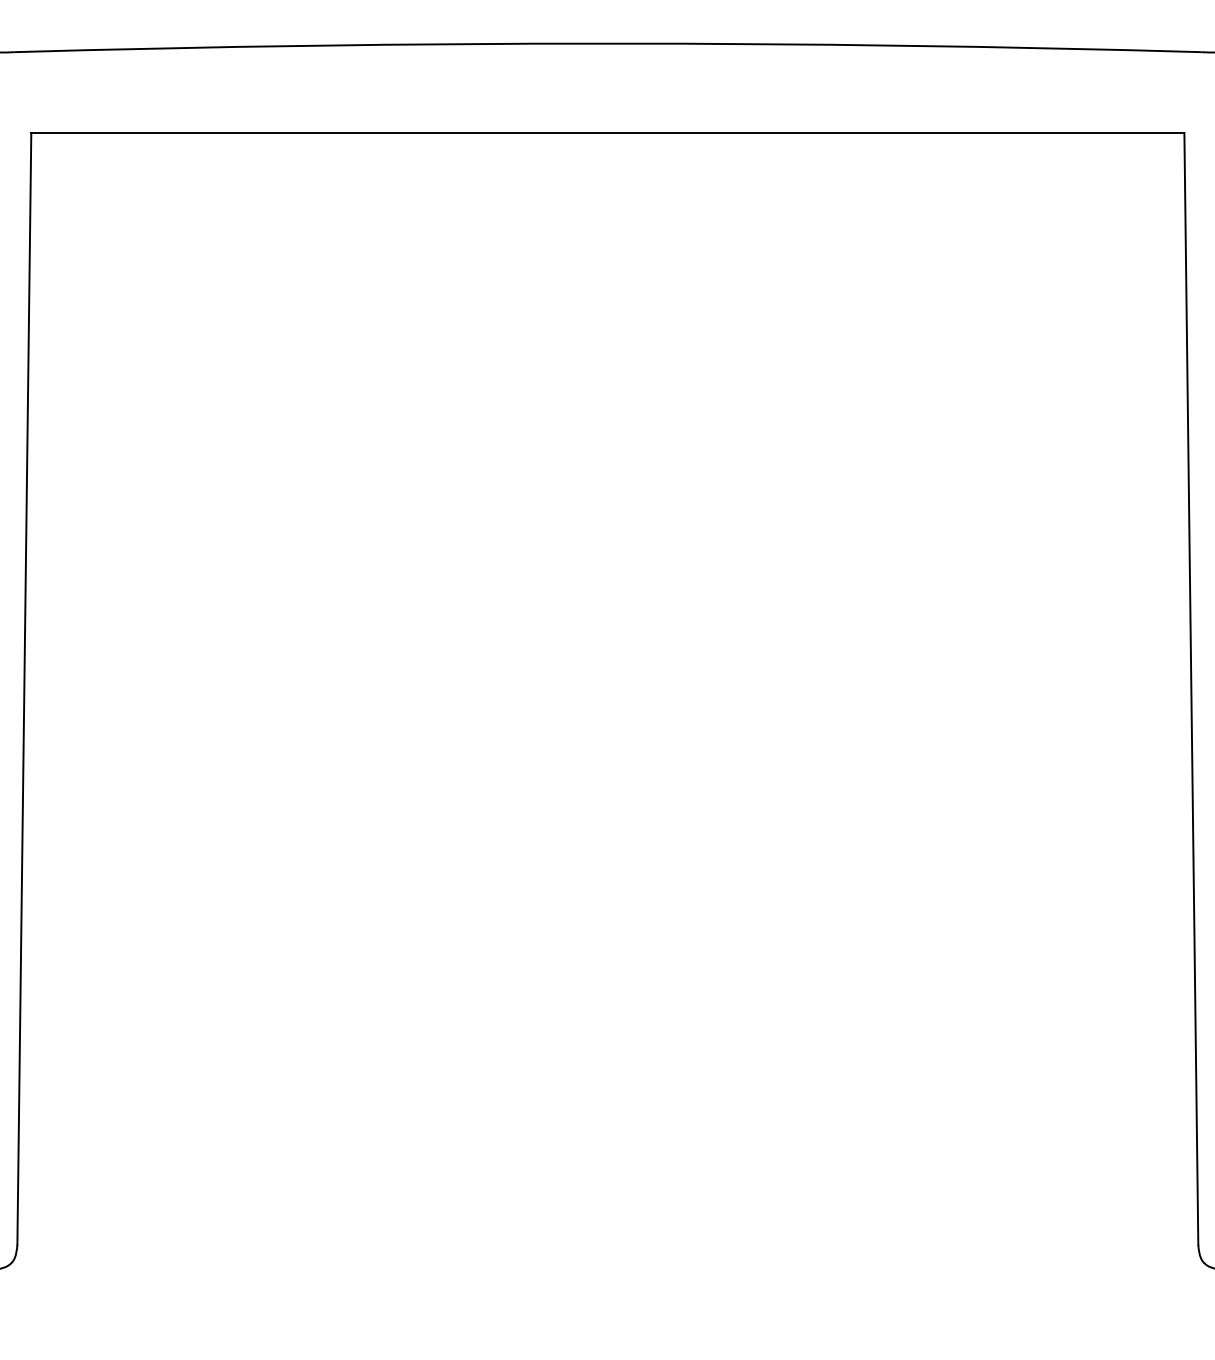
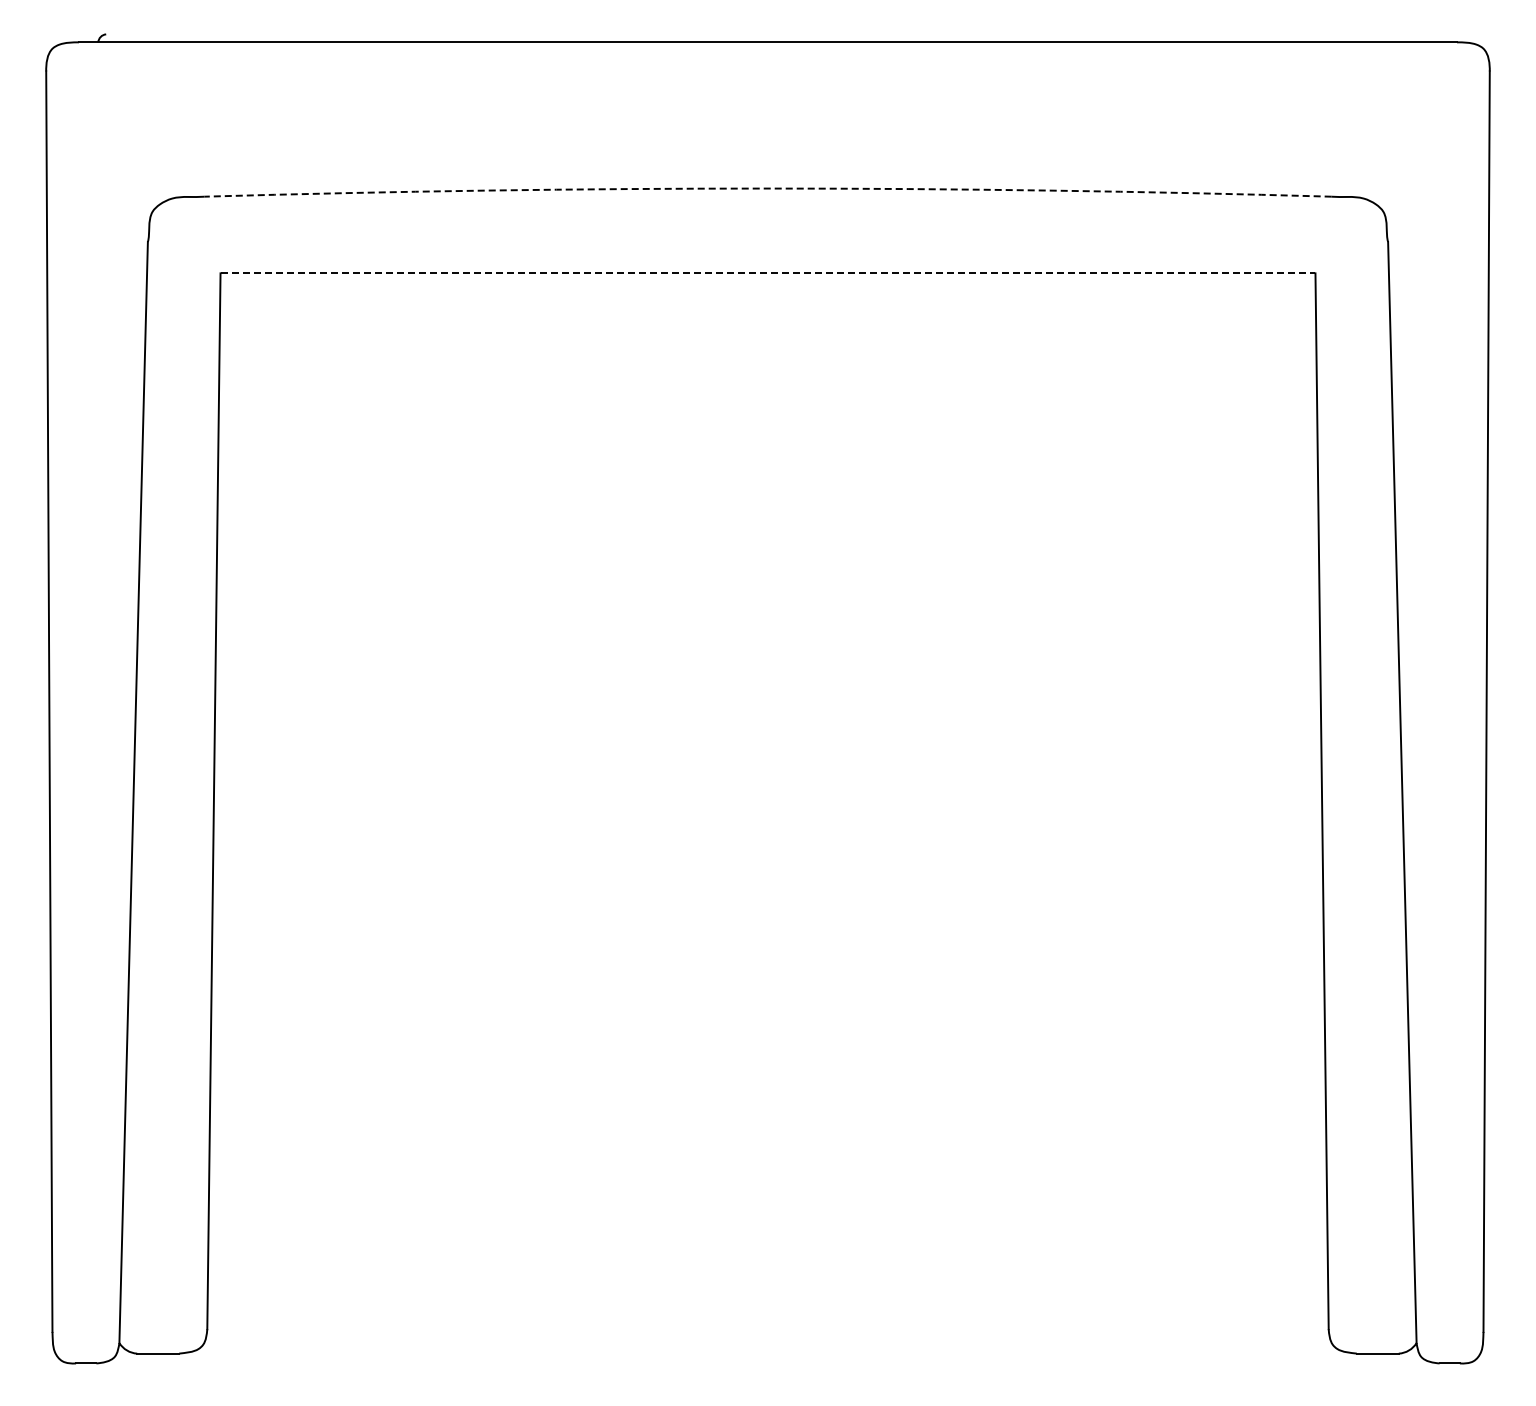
arc: (608, 43) -> (768, 188), solid -> dashed
line: (608, 133) -> (768, 273), solid -> dashed

